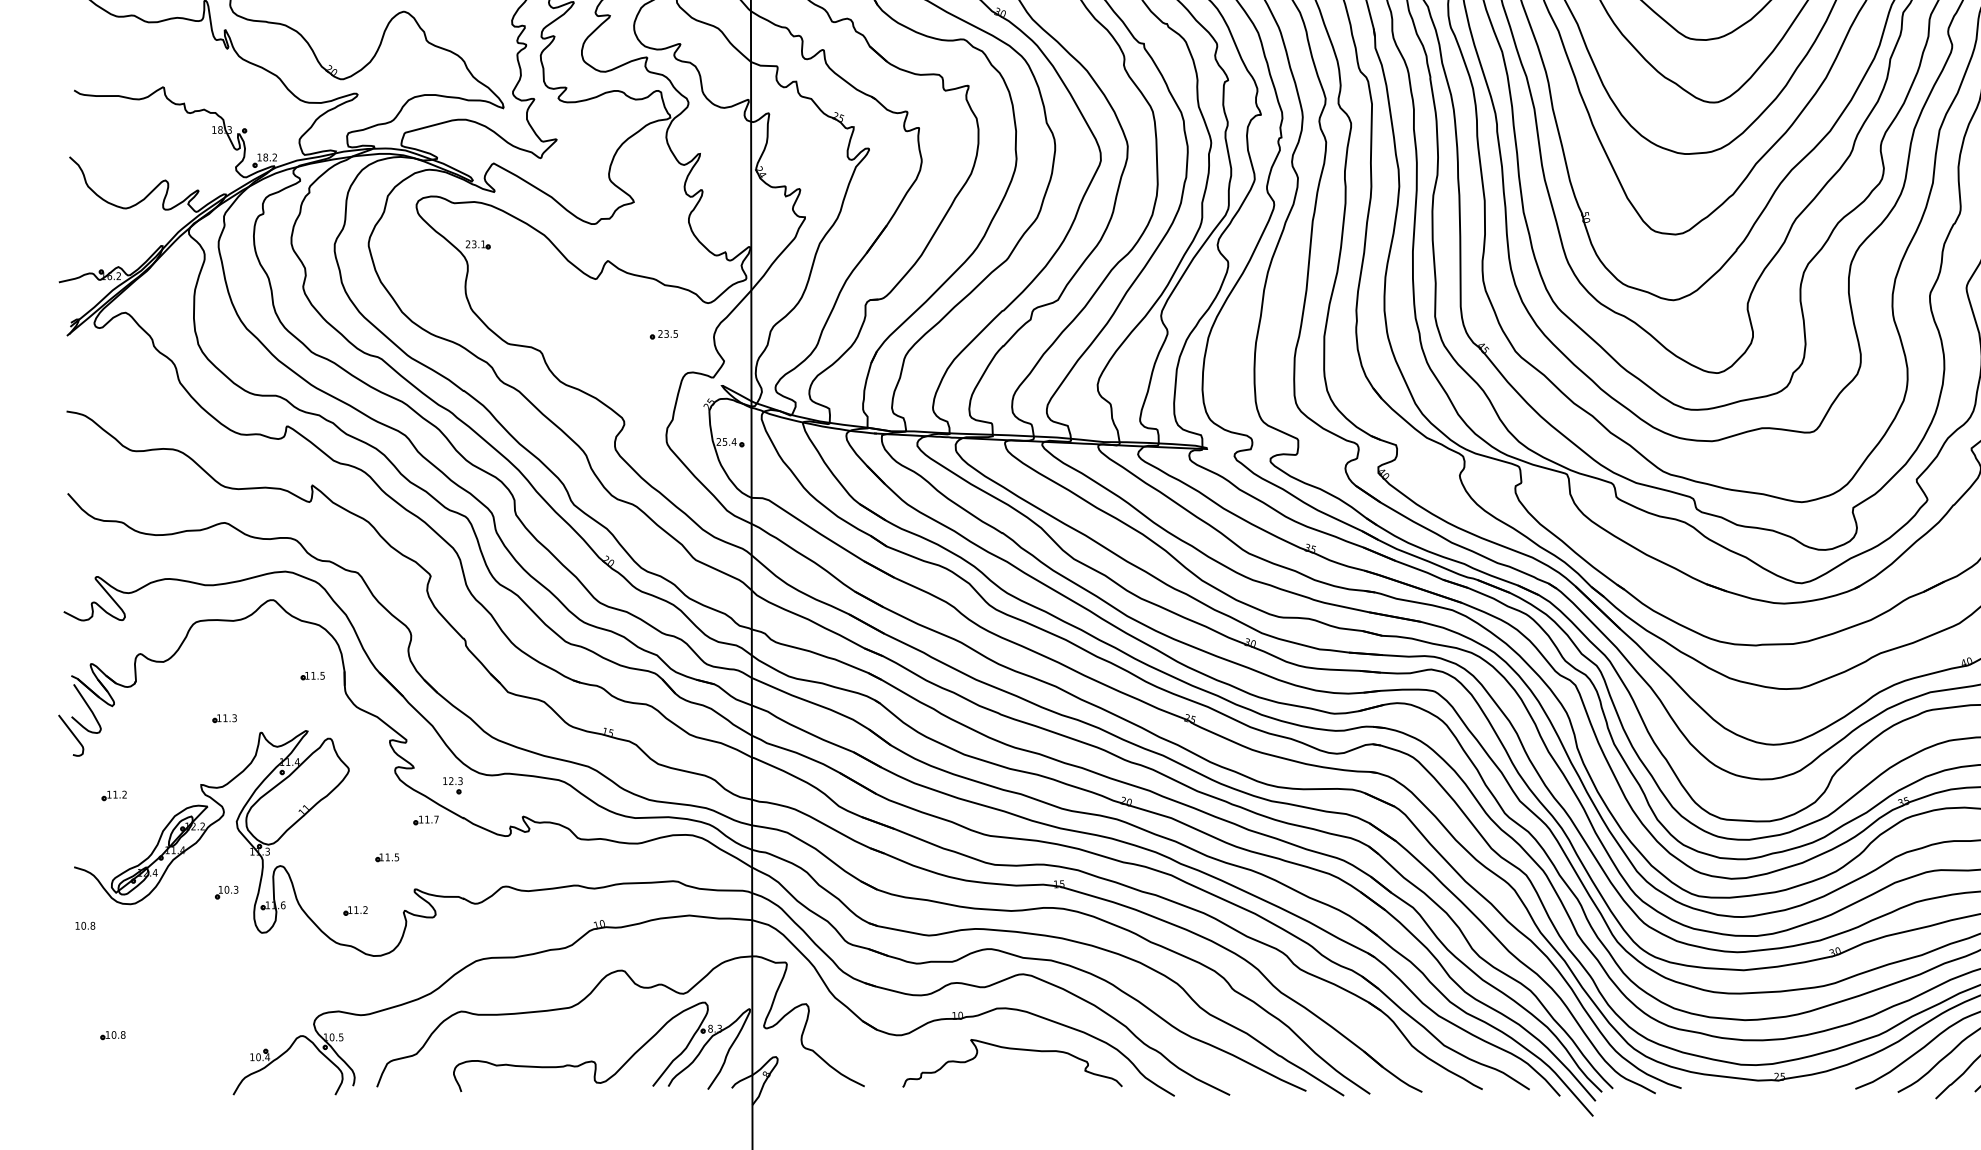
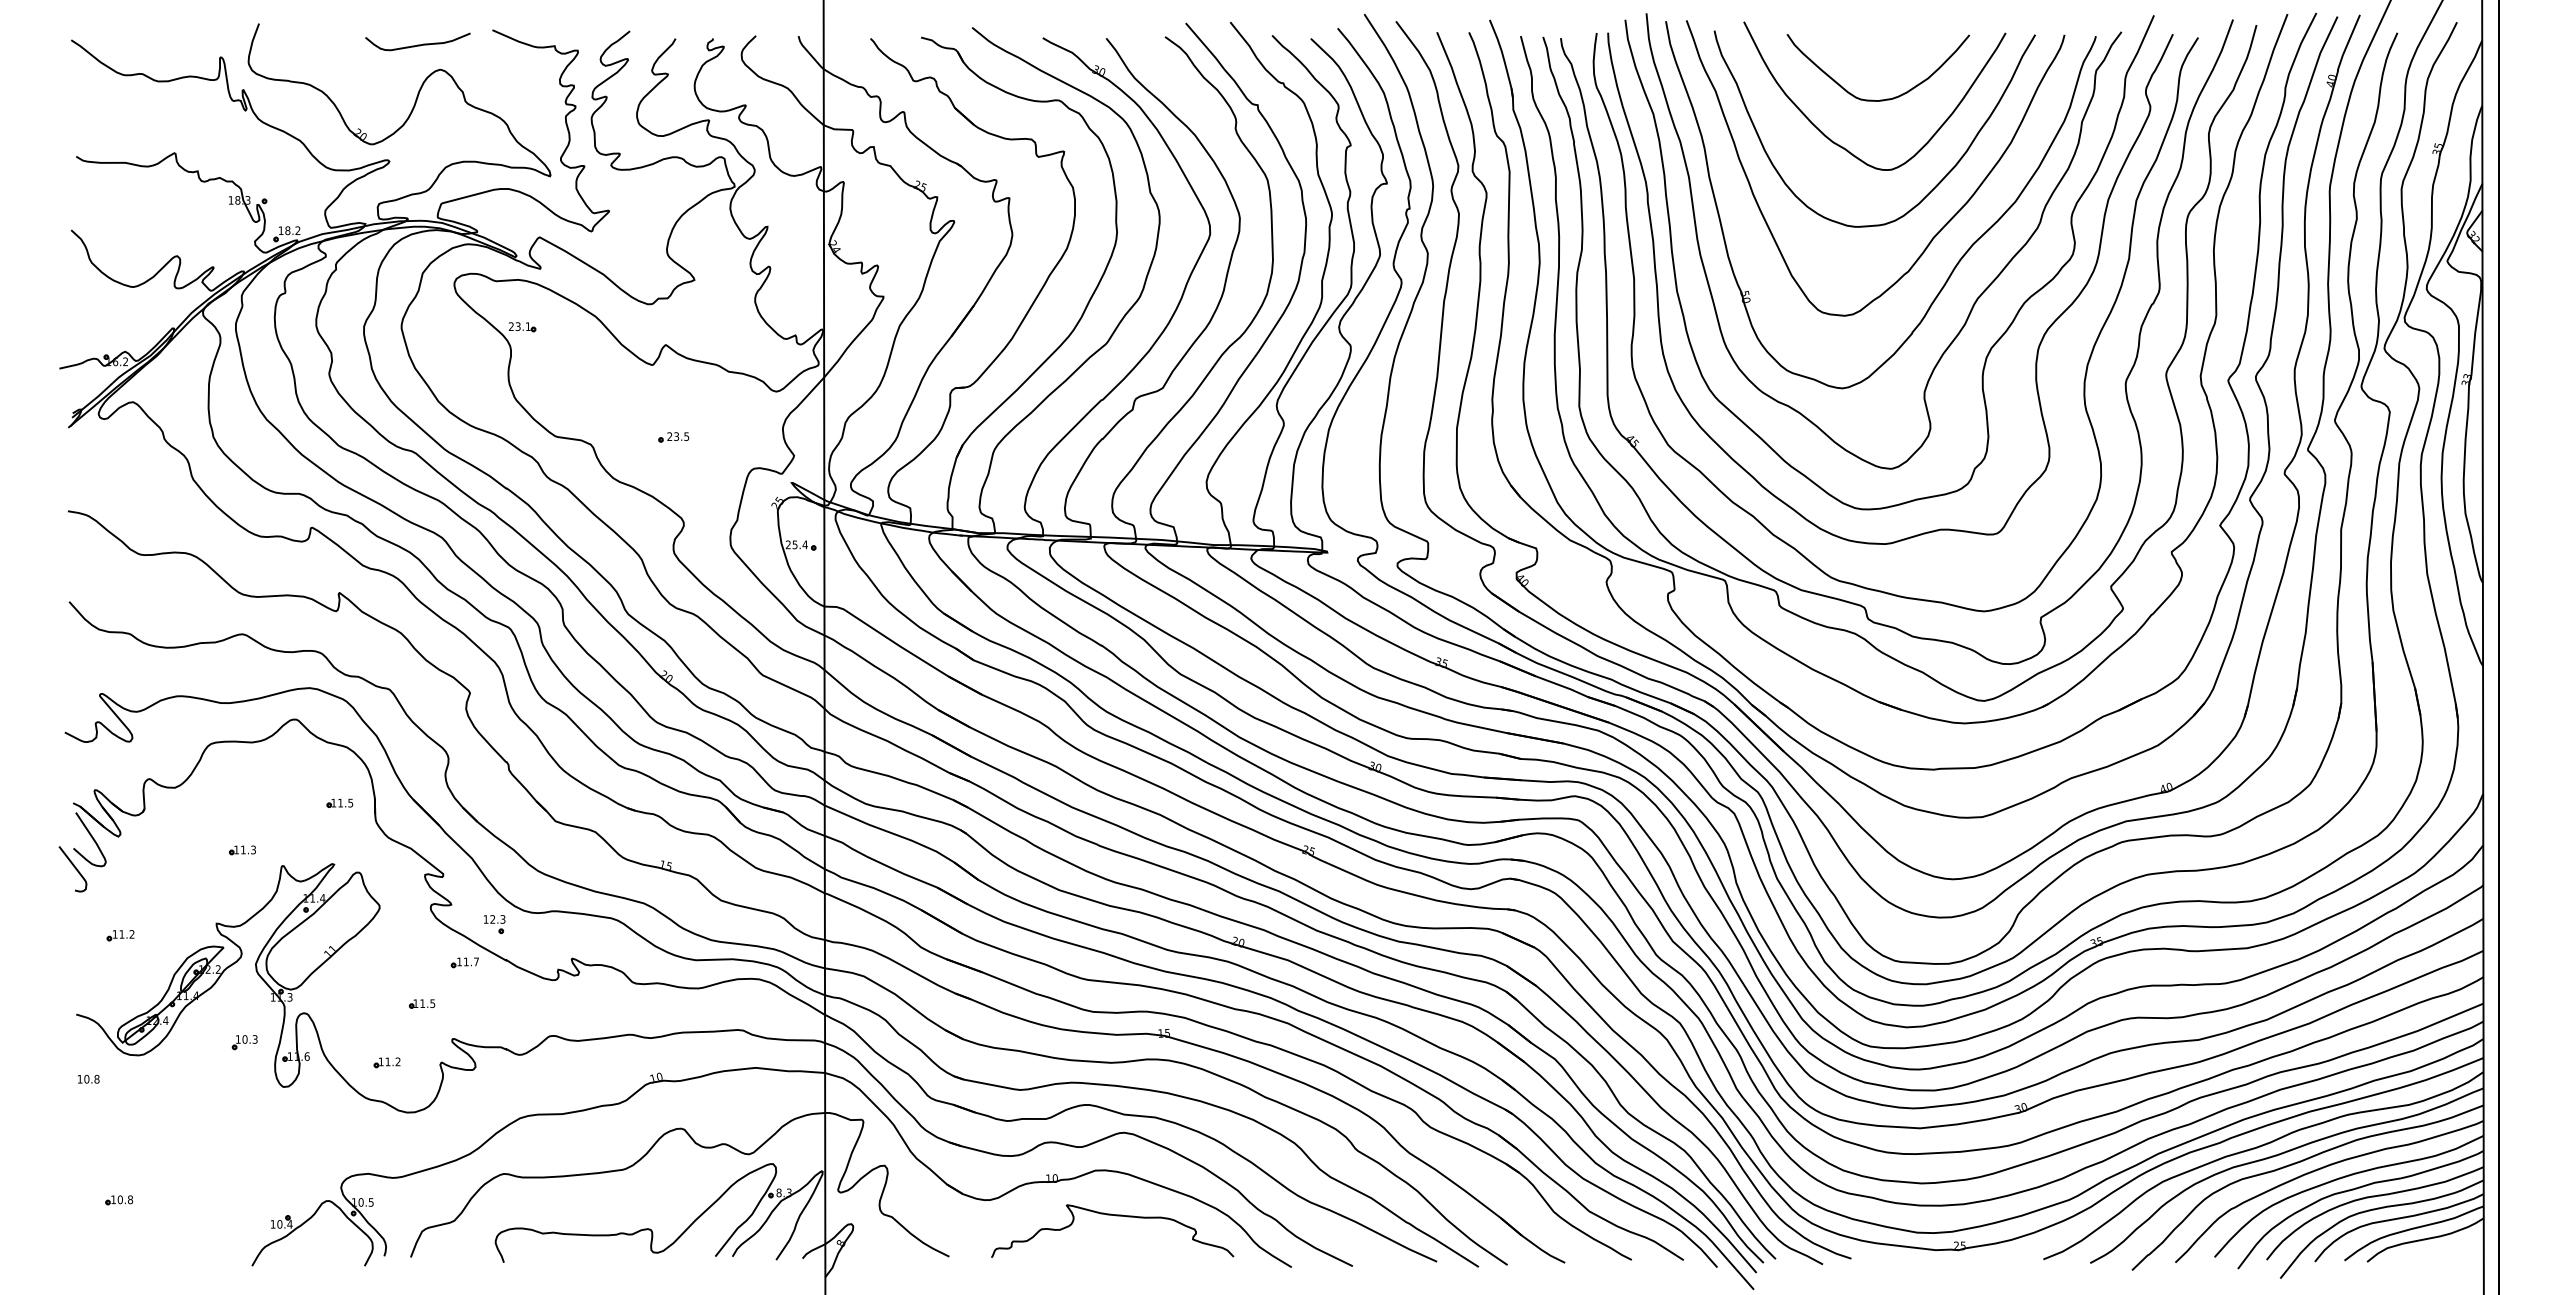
part: (663, 334) -> (673, 437), moved

